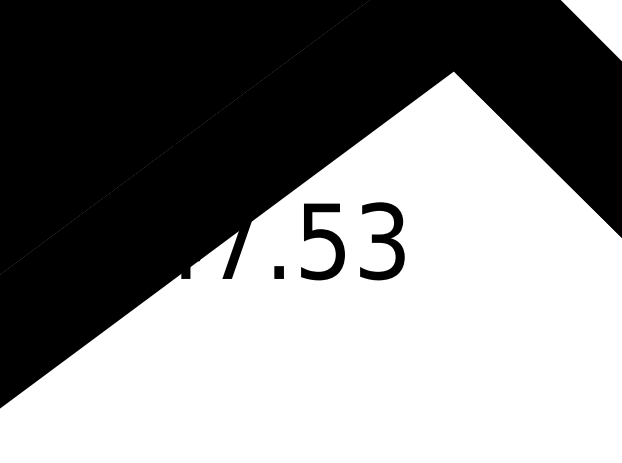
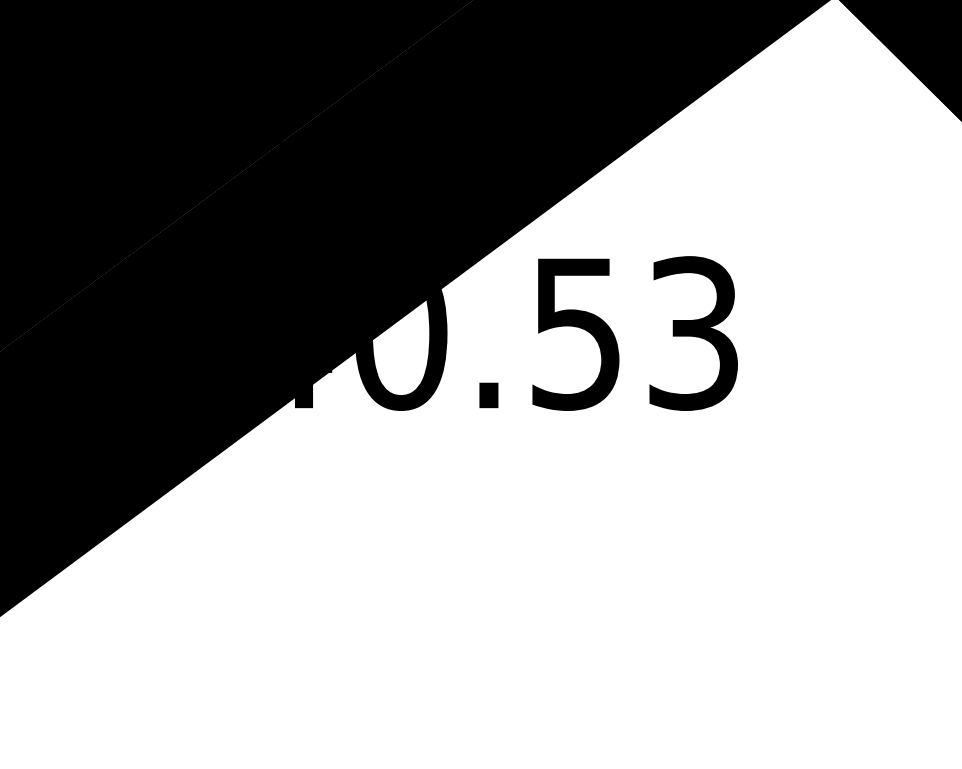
text: (235, 249) -> (402, 349), 47.53 -> 40.53

